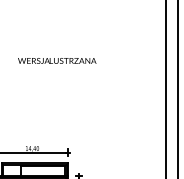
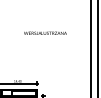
text: (57, 59) -> (45, 32), moved

